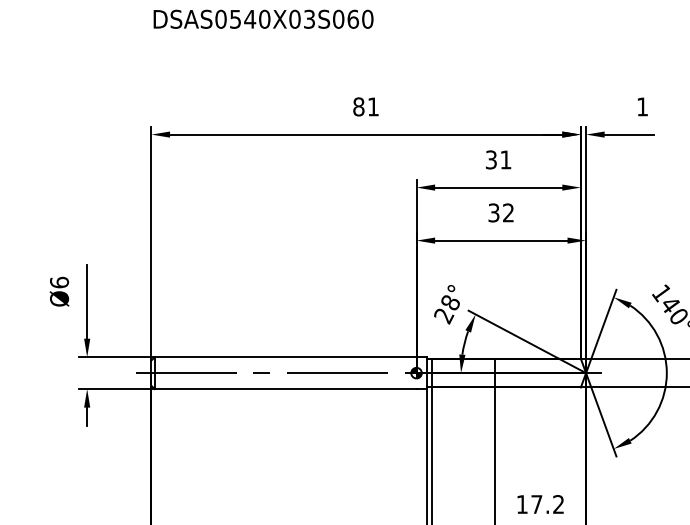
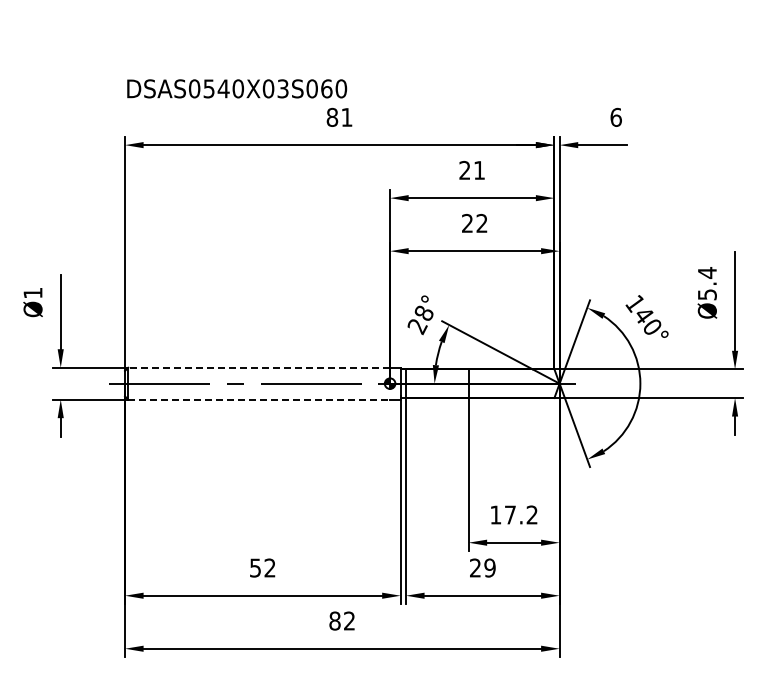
text: (263, 18) -> (237, 88), moved
text: (641, 105) -> (615, 116), 1 -> 6
text: (490, 159) -> (464, 170), 31 -> 21
text: (493, 212) -> (467, 223), 32 -> 22
text: (58, 281) -> (32, 292), Ø6 -> Ø1
line: (285, 356) -> (259, 367), solid -> dashed
line: (285, 388) -> (259, 399), solid -> dashed

